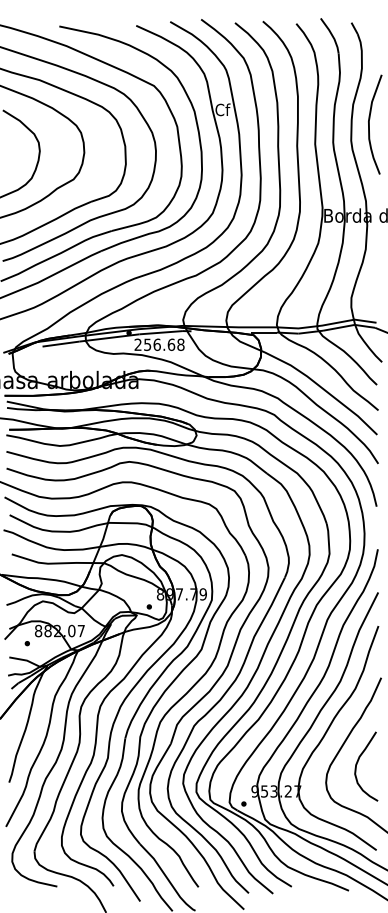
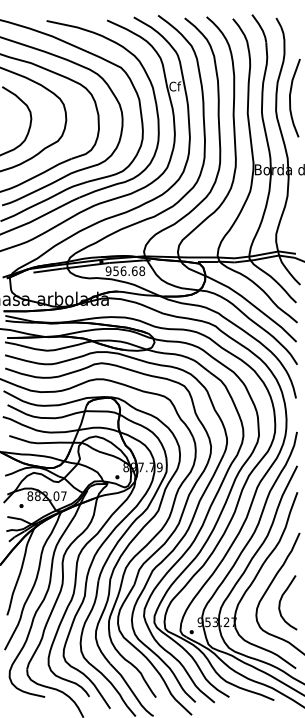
text: (138, 345) -> (108, 271), 256.68 -> 956.68

